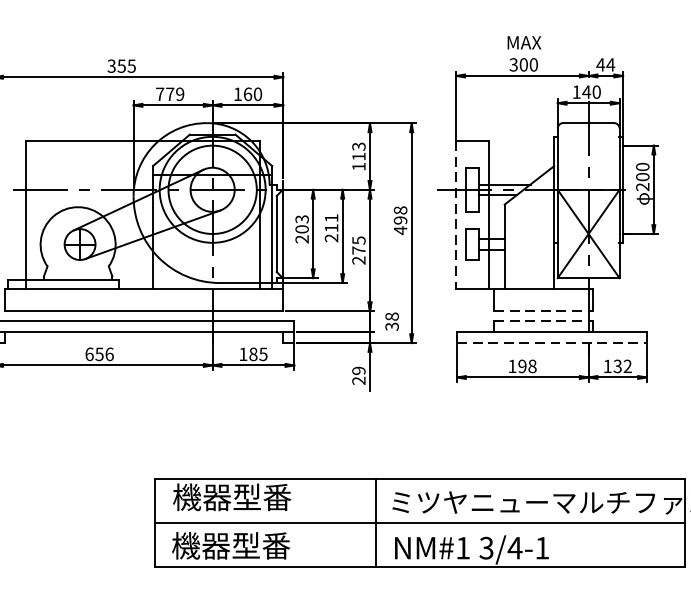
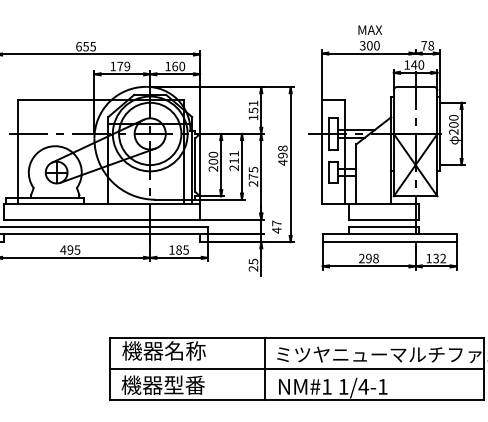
text: (605, 64) -> (427, 45), 44 -> 78
text: (111, 65) -> (78, 46), 355 -> 655
text: (160, 94) -> (113, 66), 779 -> 179
text: (358, 150) -> (253, 106), 113 -> 151
line: (456, 216) -> (322, 152), dashed -> solid
text: (302, 218) -> (213, 154), 203 -> 200
line: (543, 311) -> (383, 219), dashed -> solid
text: (391, 320) -> (276, 226), 38 -> 47
line: (543, 320) -> (383, 226), dashed -> solid
line: (553, 343) -> (390, 242), dashed -> solid
text: (99, 353) -> (70, 249), 656 -> 495
text: (511, 366) -> (361, 258), 198 -> 298
text: (357, 370) -> (252, 261), 29 -> 25
text: (262, 496) -> (185, 350), 機器型番 -> 機器名称
text: (486, 547) -> (343, 386), 3/4-1 -> 1/4-1

